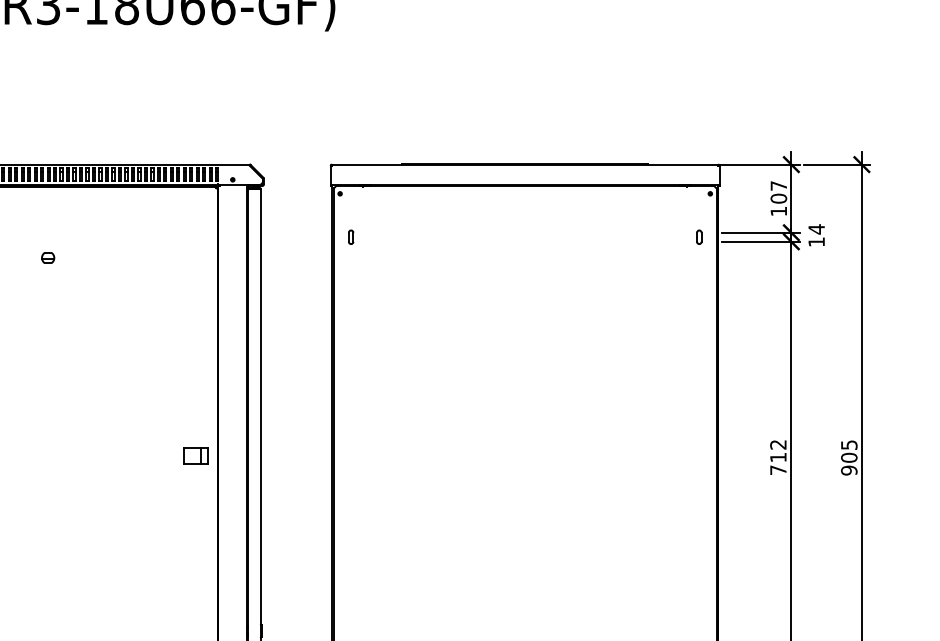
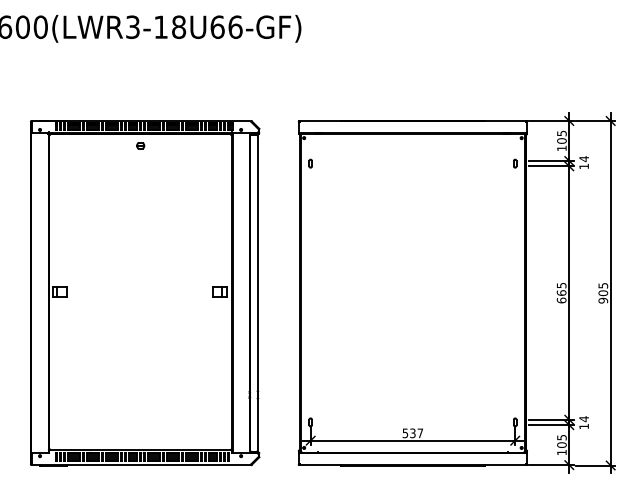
text: (778, 185) -> (561, 133), 107 -> 105
part: (47, 257) -> (140, 145), moved
text: (778, 456) -> (561, 292), 712 -> 665

